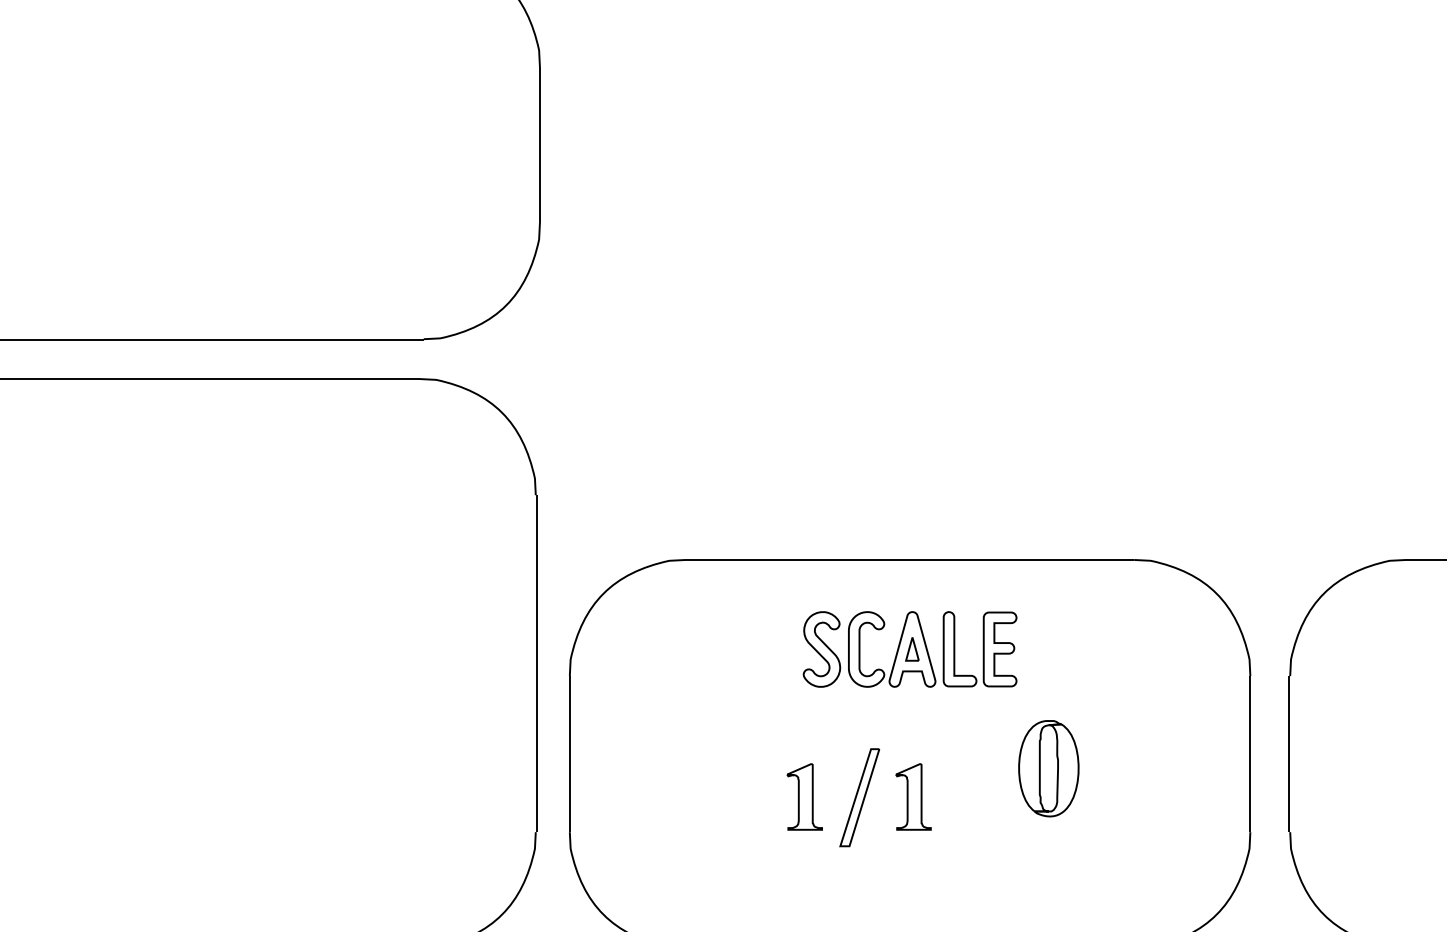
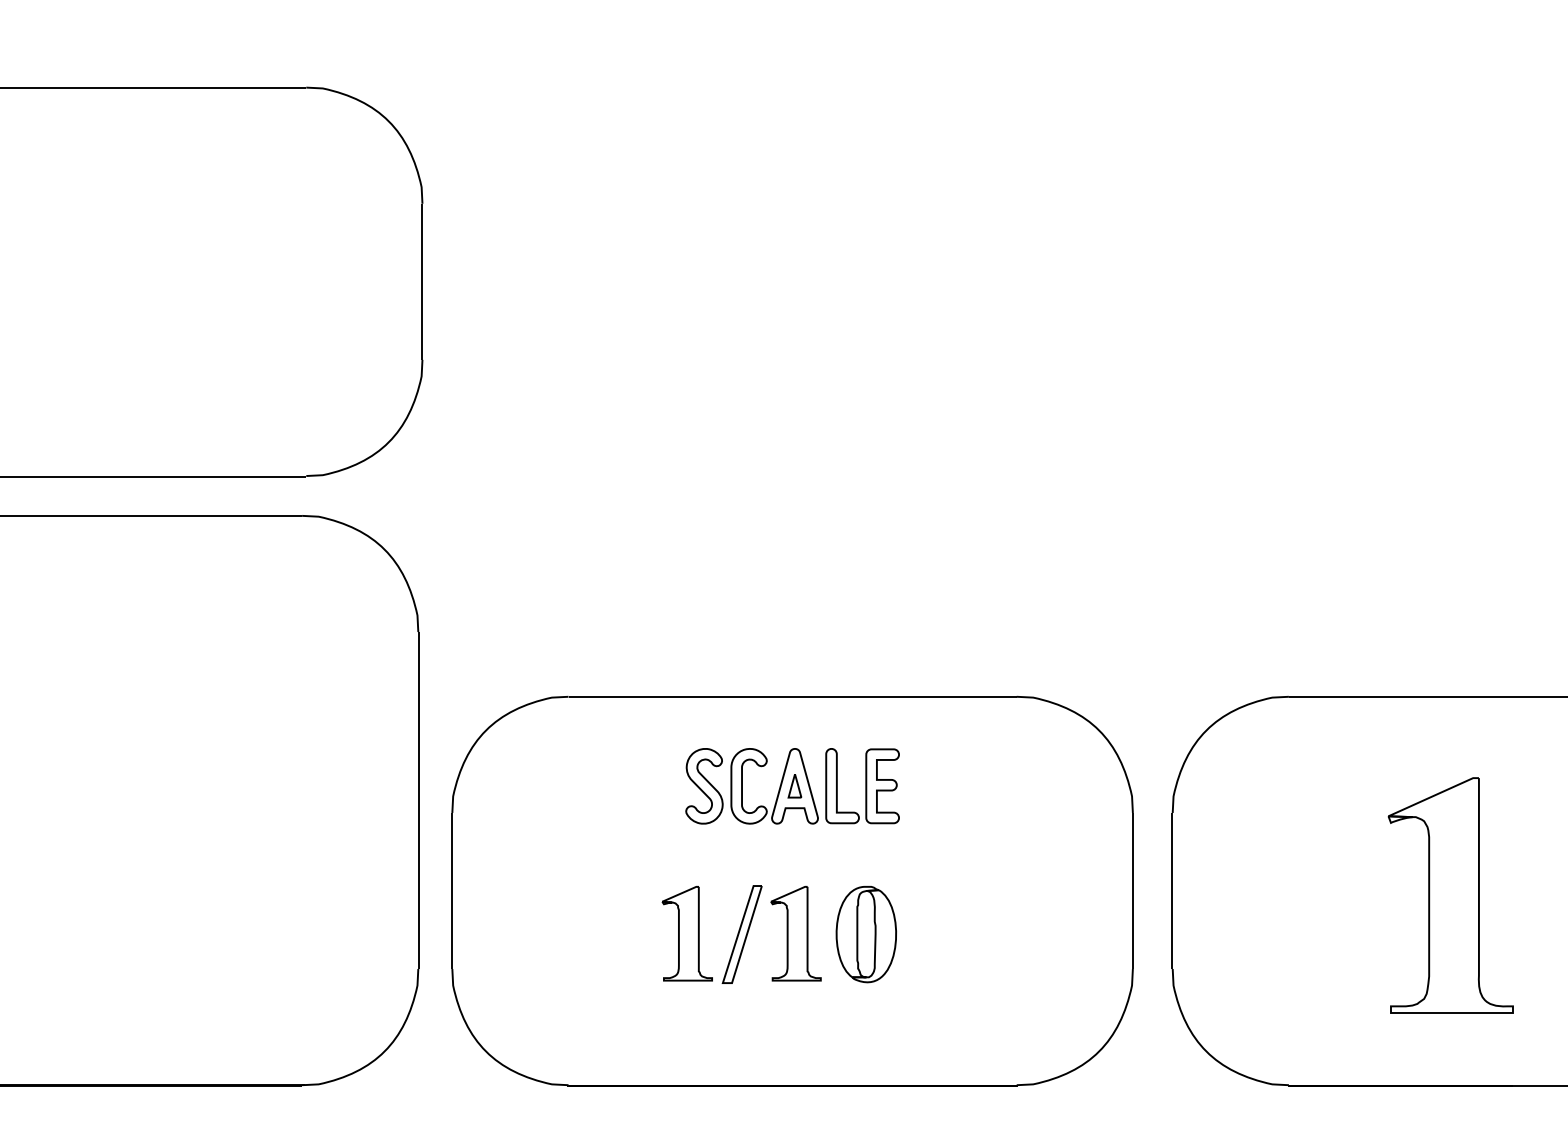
part: (1047, 768) -> (865, 934), moved
part: (803, 796) -> (686, 933), size x1.43
part: (912, 796) -> (795, 933), size x1.43

